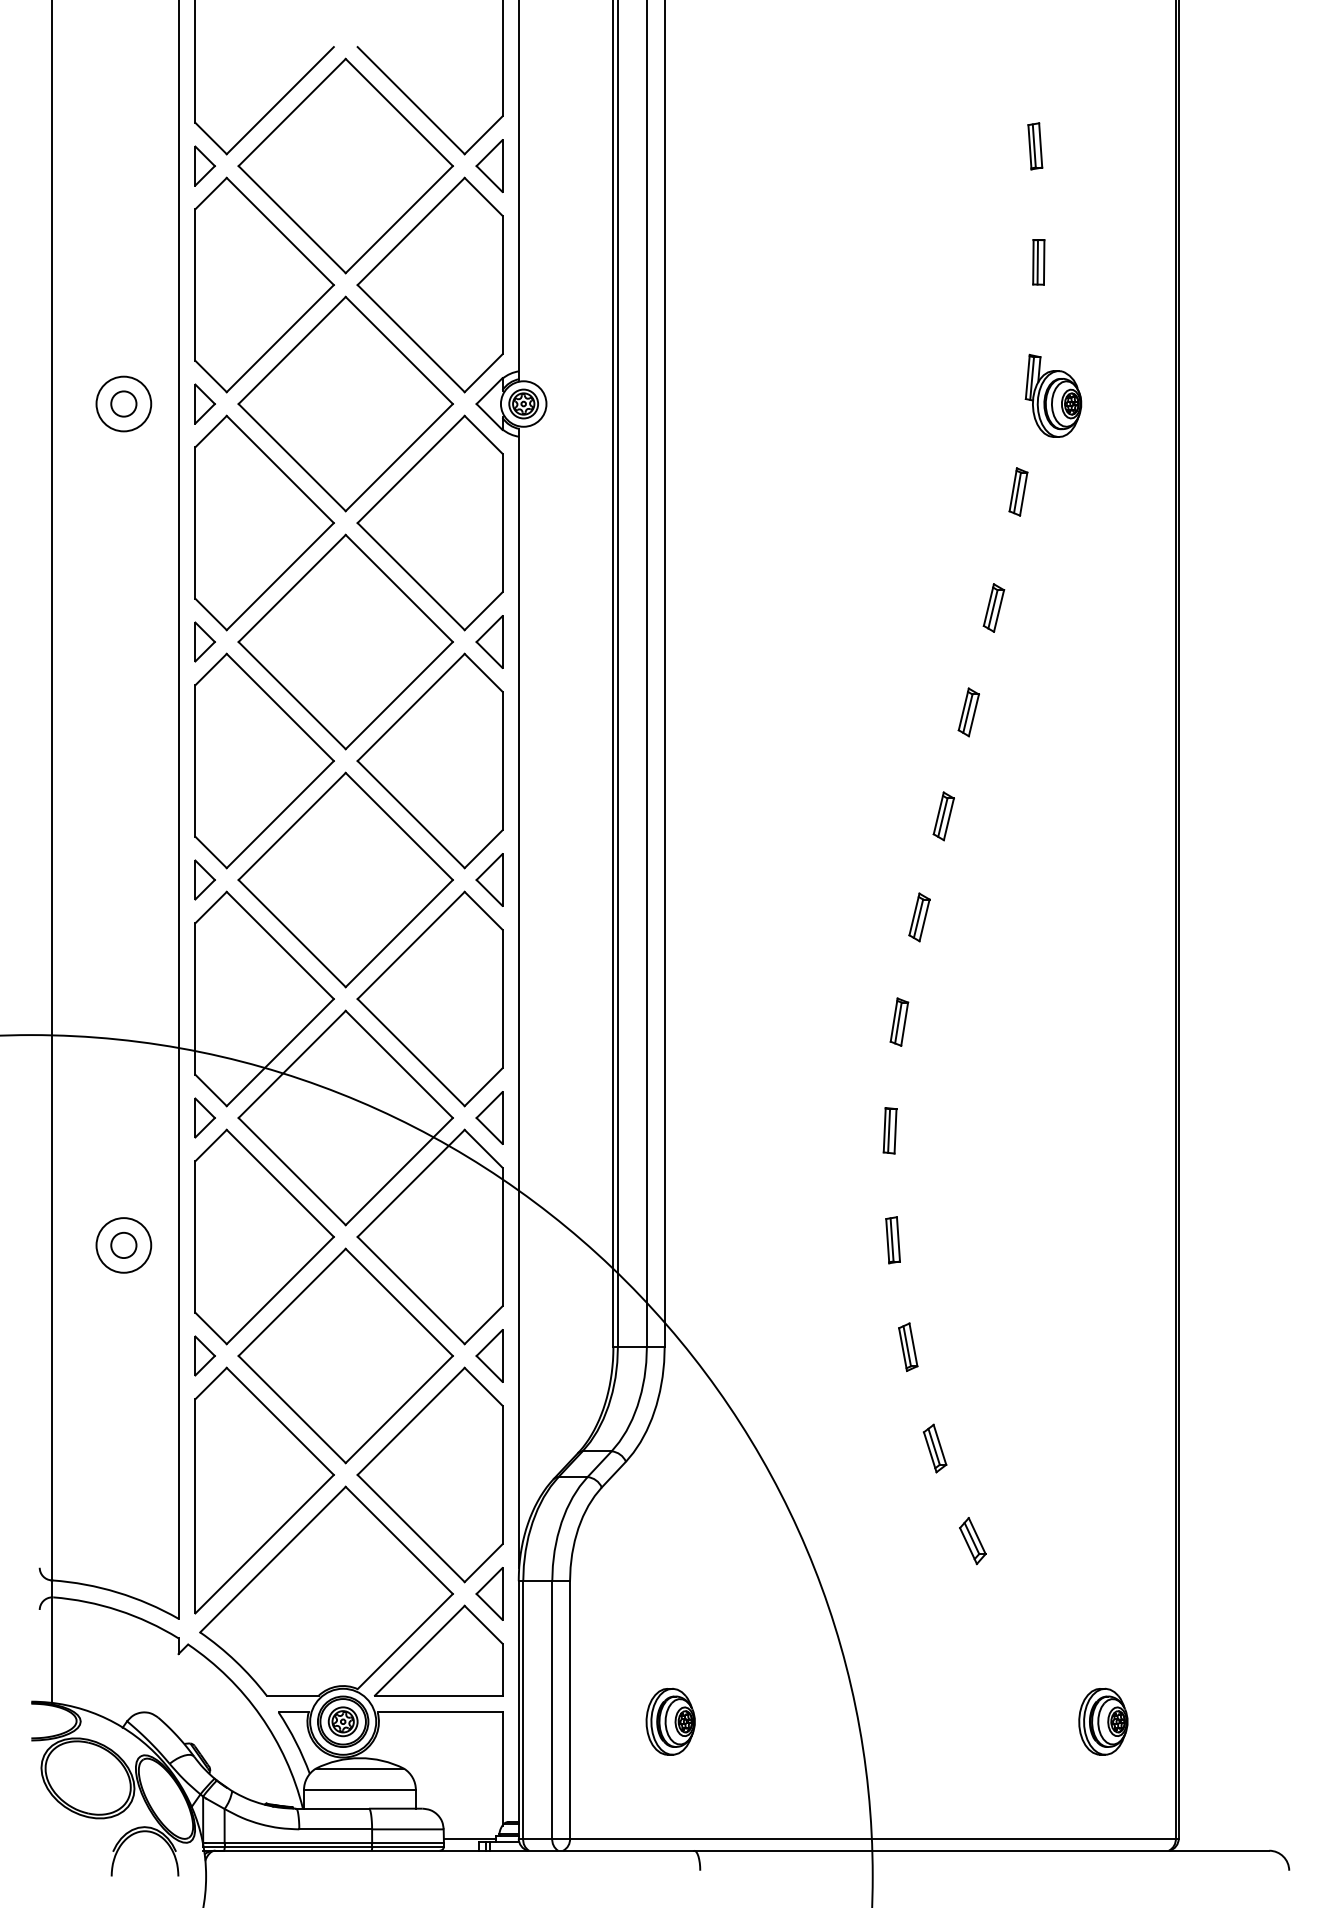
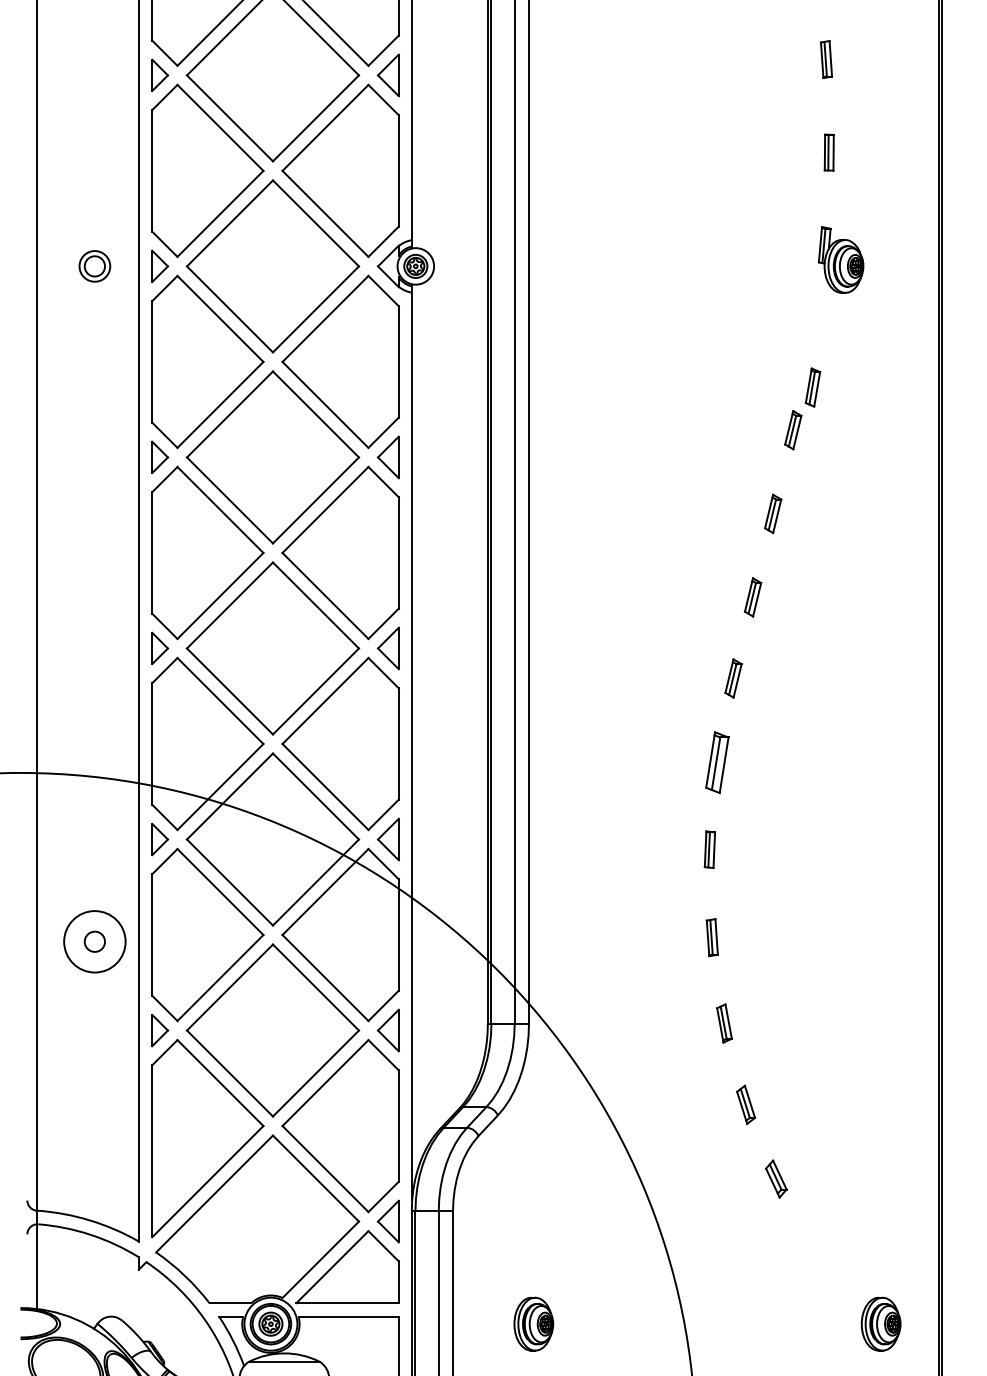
circle: (123, 403) -> (94, 265), size x0.7
part: (1018, 491) -> (812, 387), moved
part: (899, 1021) -> (717, 762), size x1.6
circle: (123, 1245) -> (94, 941), size x1.4

